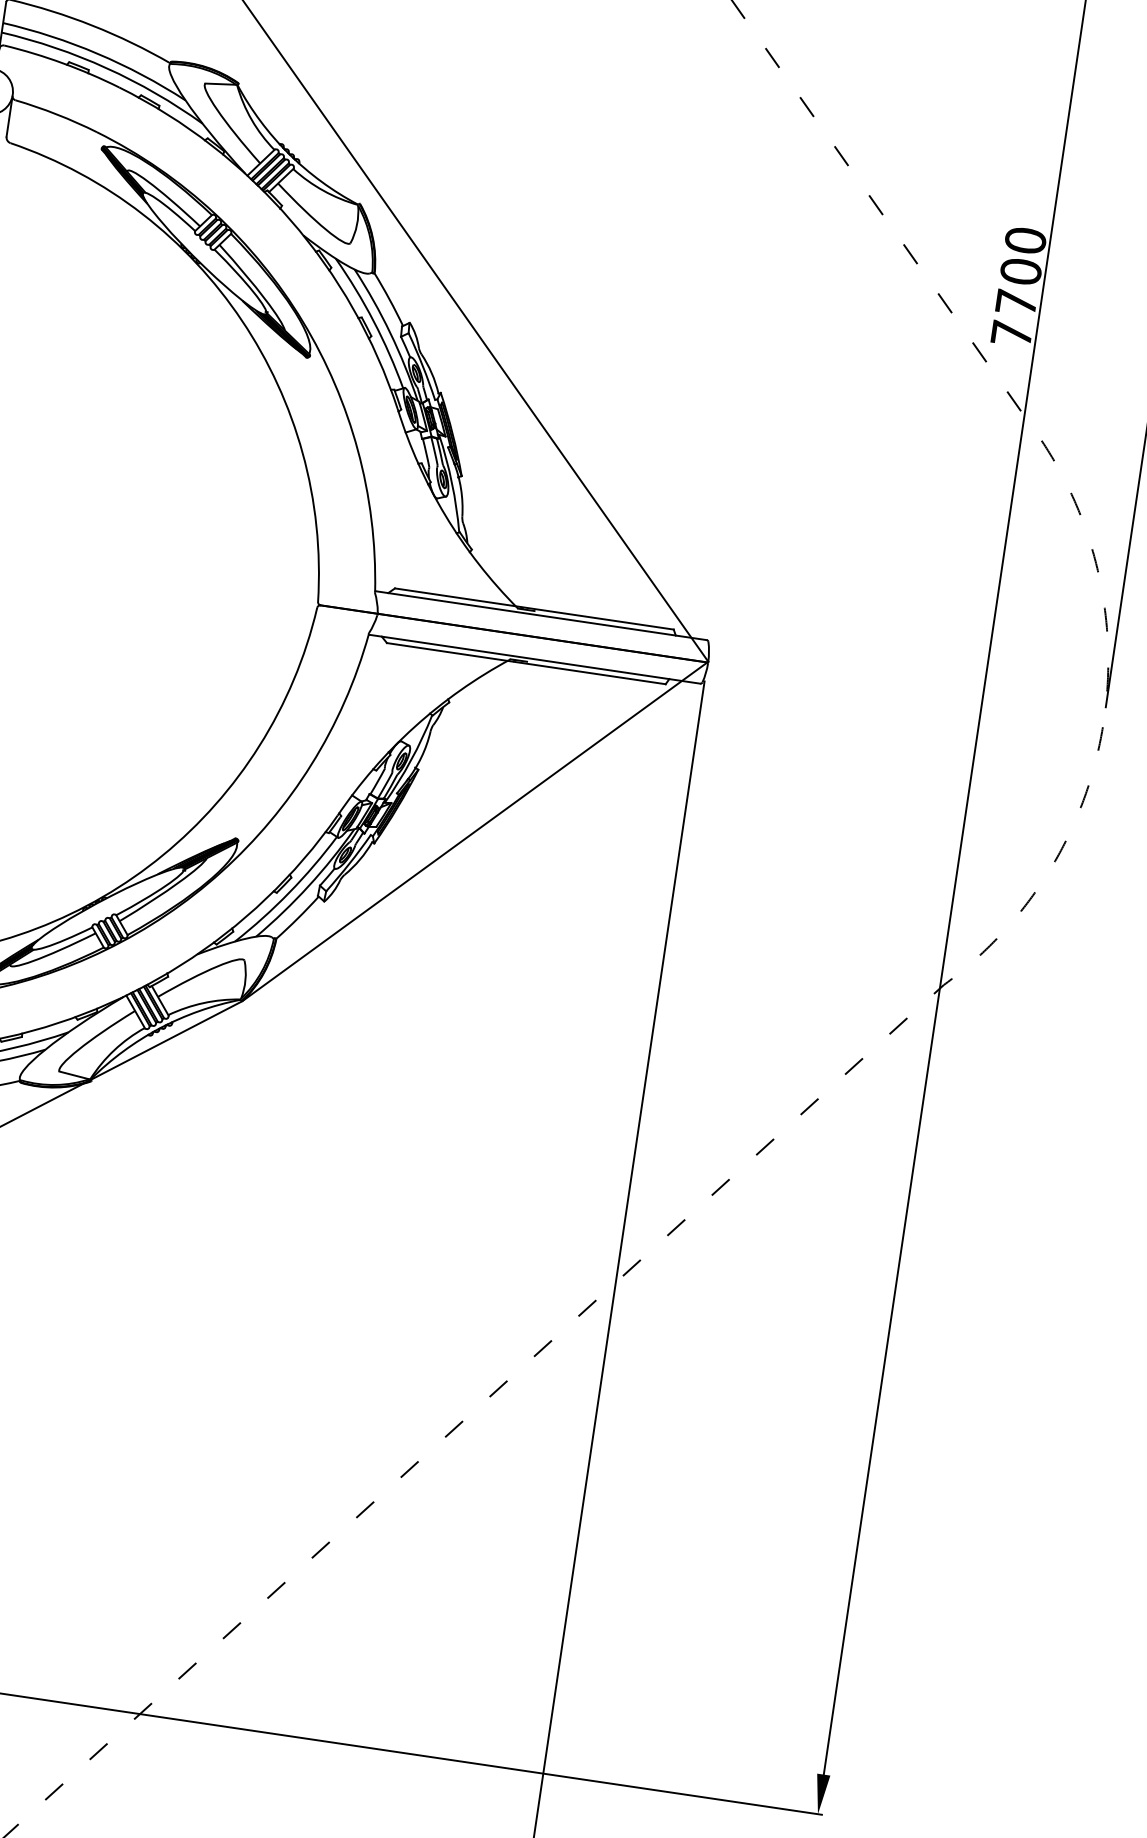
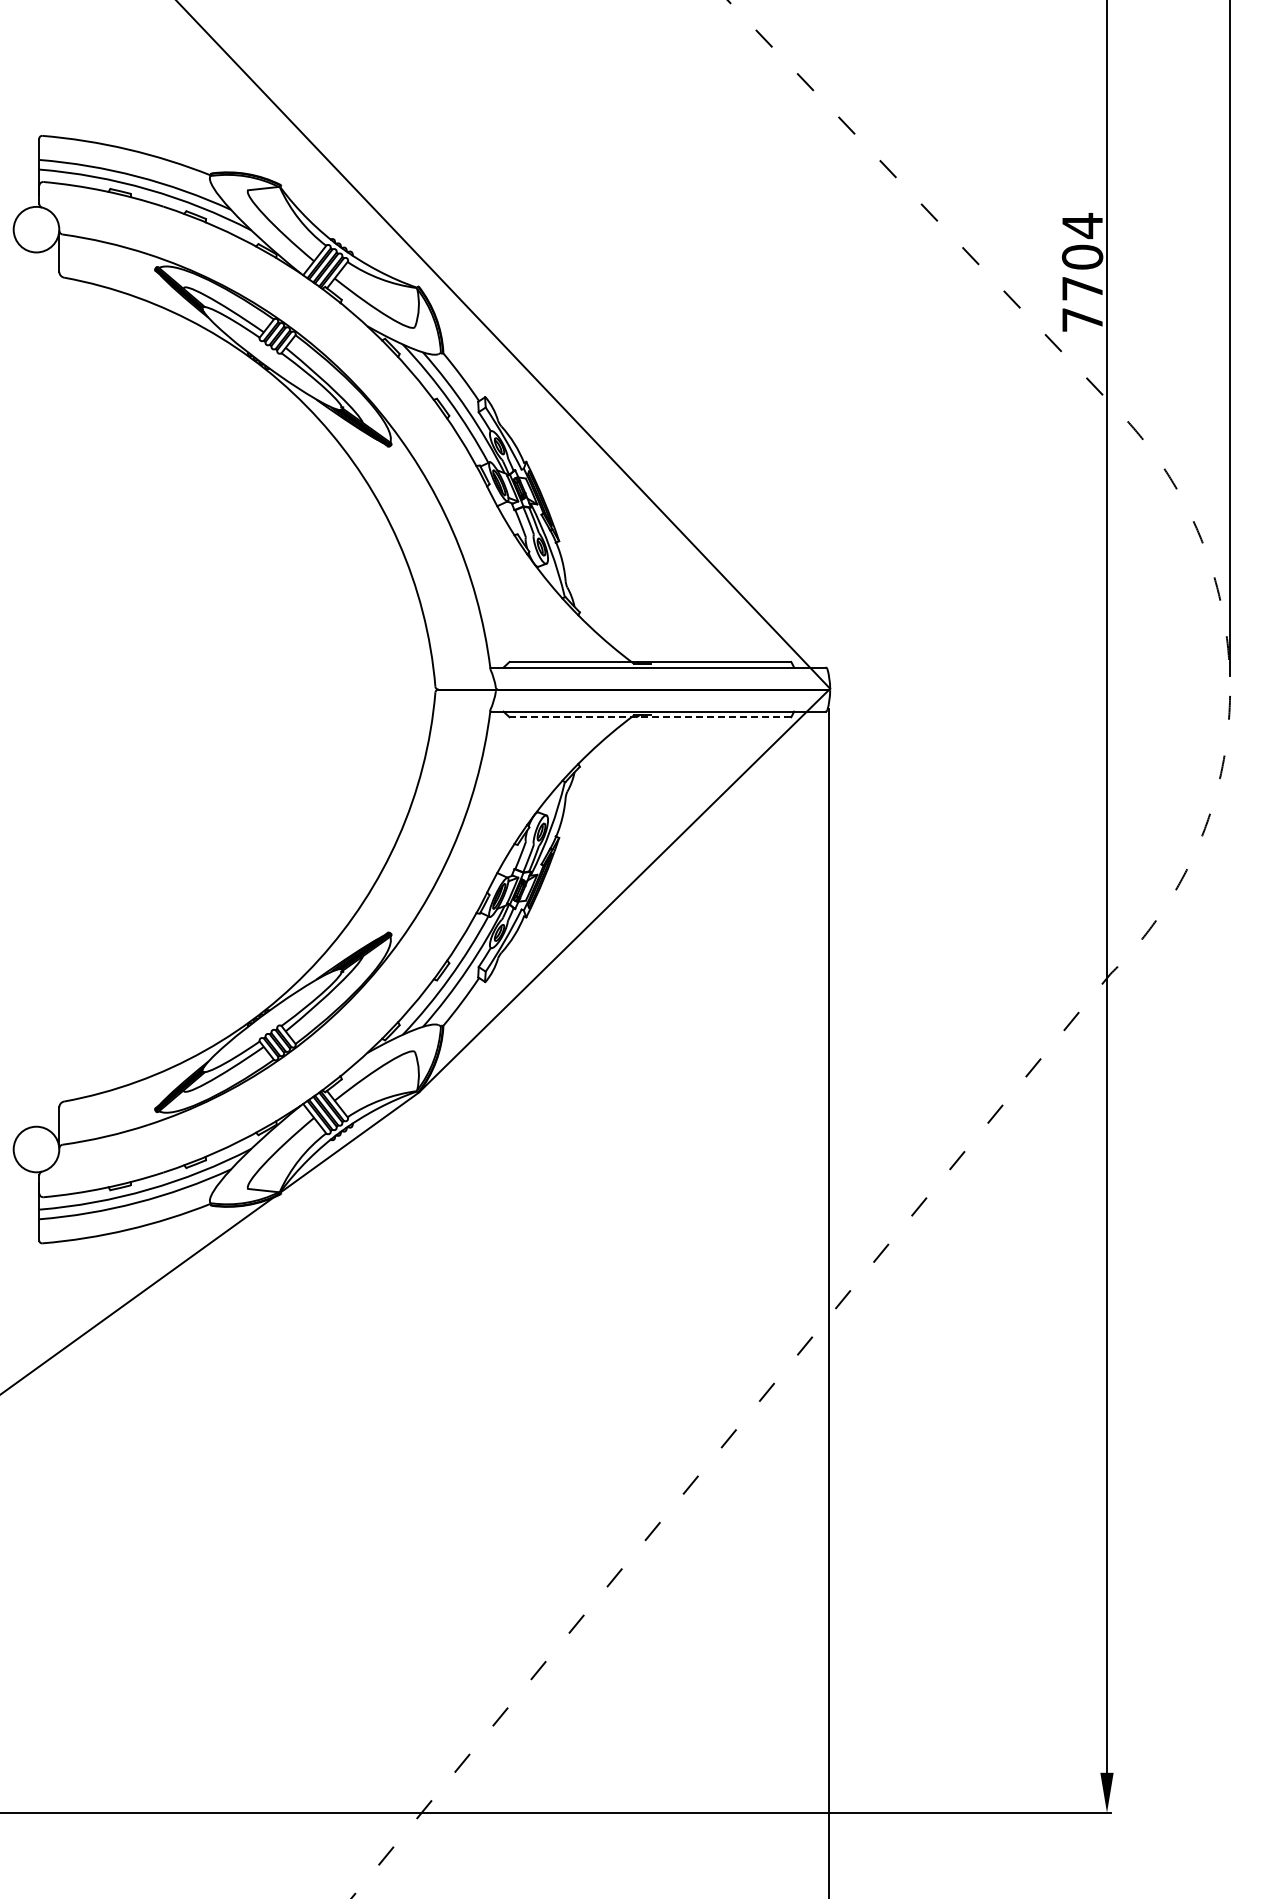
text: (1025, 240) -> (1082, 225), 7700 -> 7704
line: (526, 663) -> (650, 717), solid -> dashed

